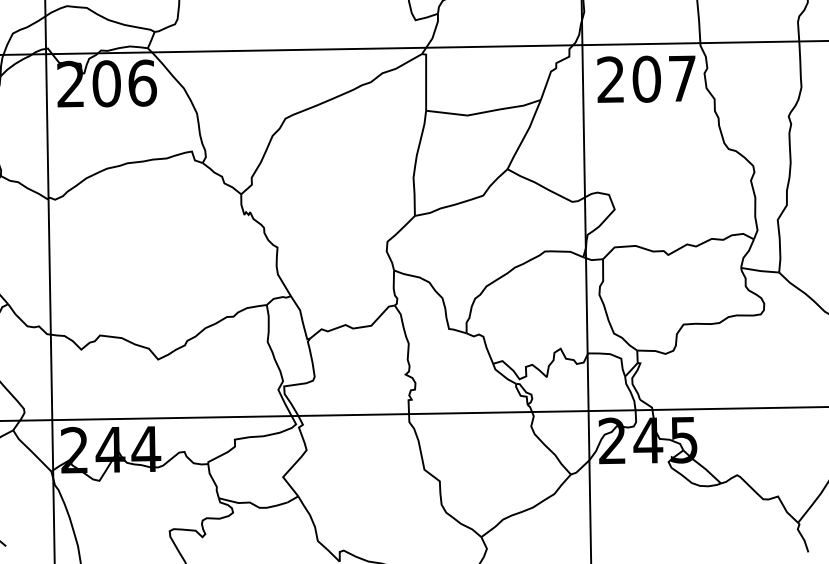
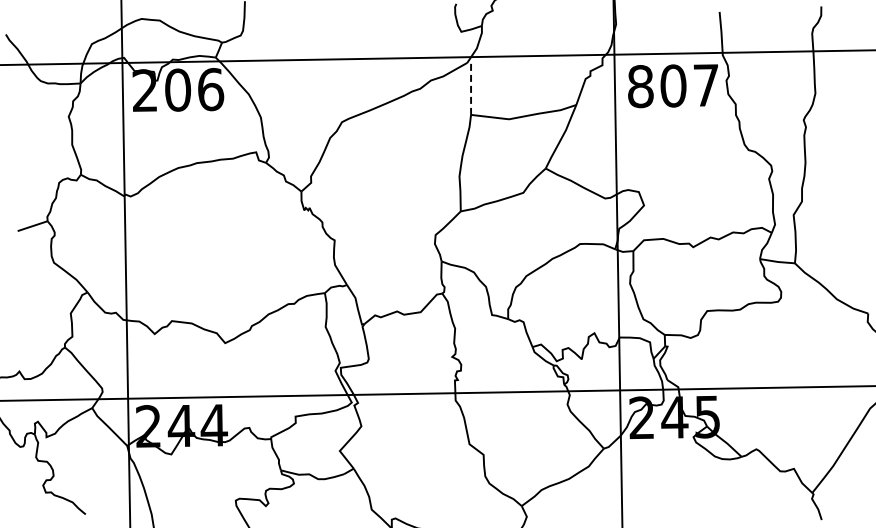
line: (426, 79) -> (471, 86), solid -> dashed
text: (610, 79) -> (640, 86), 207 -> 807

